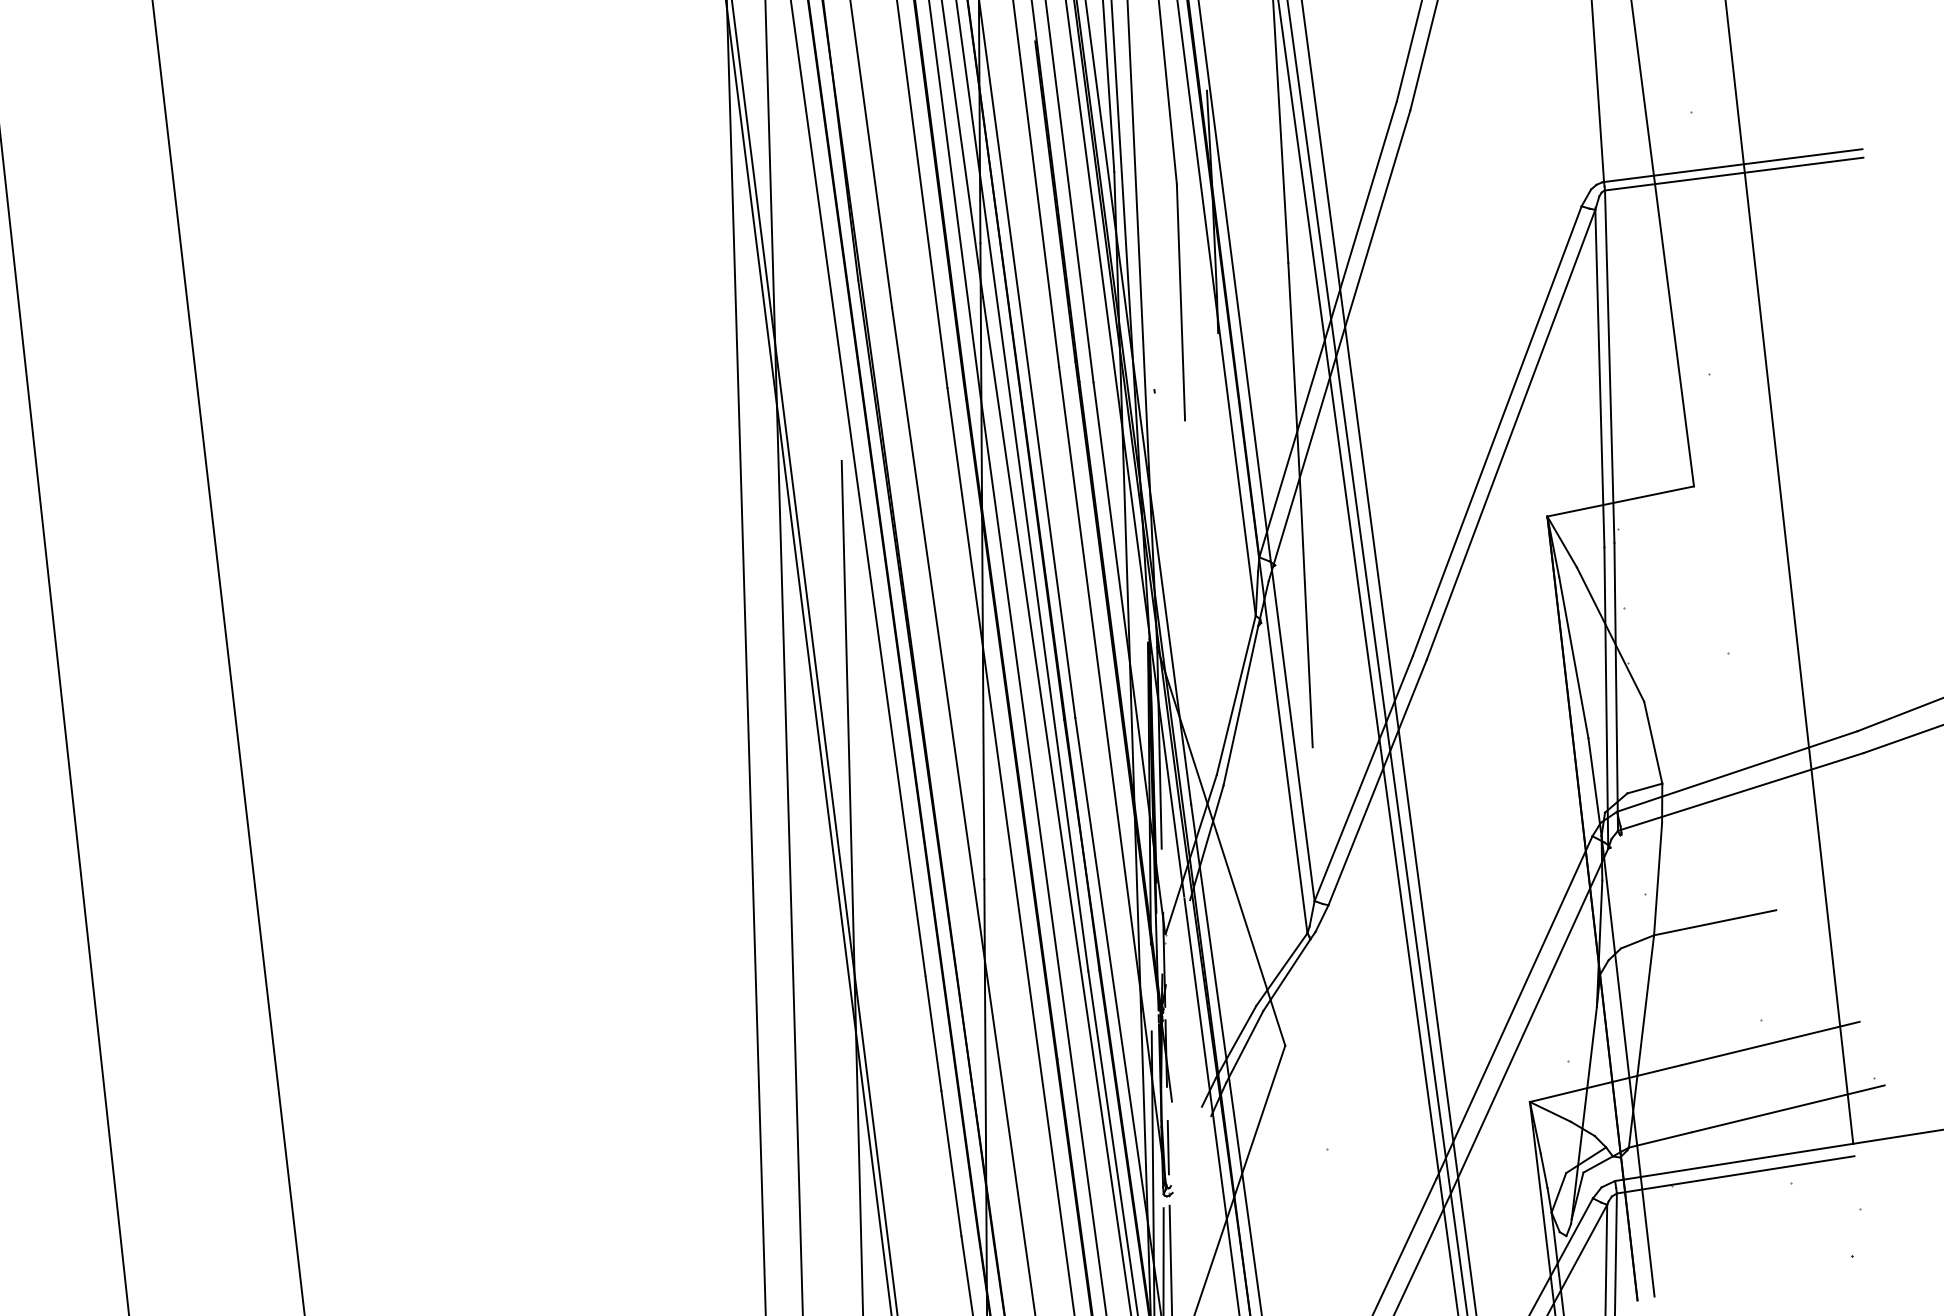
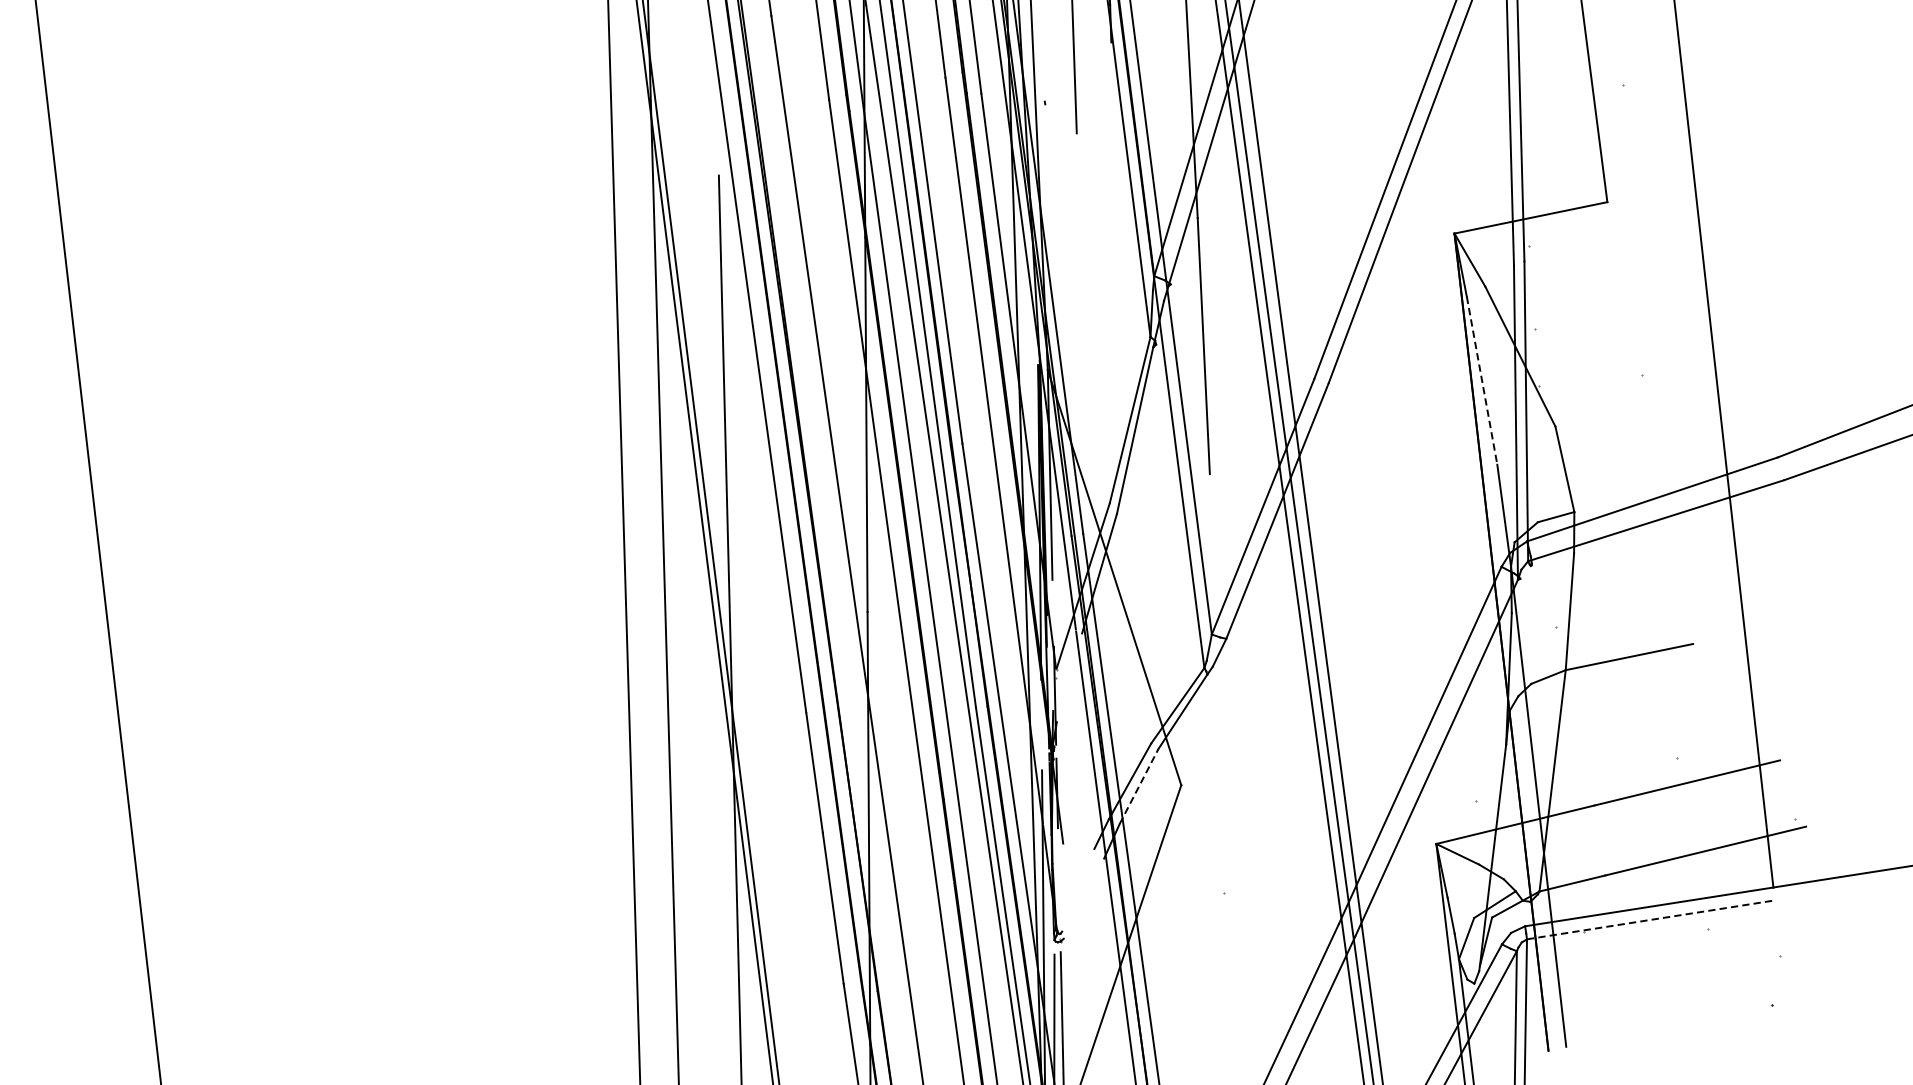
line: (1573, 657) -> (1481, 380), solid -> dashed
line: (1244, 1046) -> (1138, 786), solid -> dashed
line: (1167, 1147) -> (1058, 891), removed
line: (1736, 1174) -> (1651, 919), solid -> dashed

